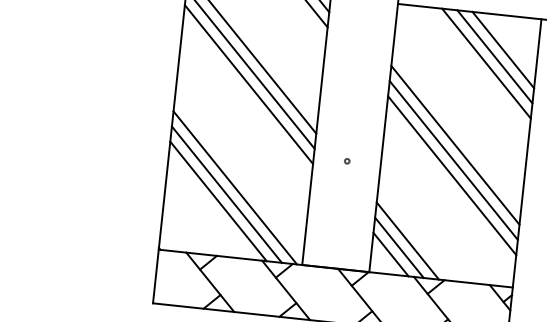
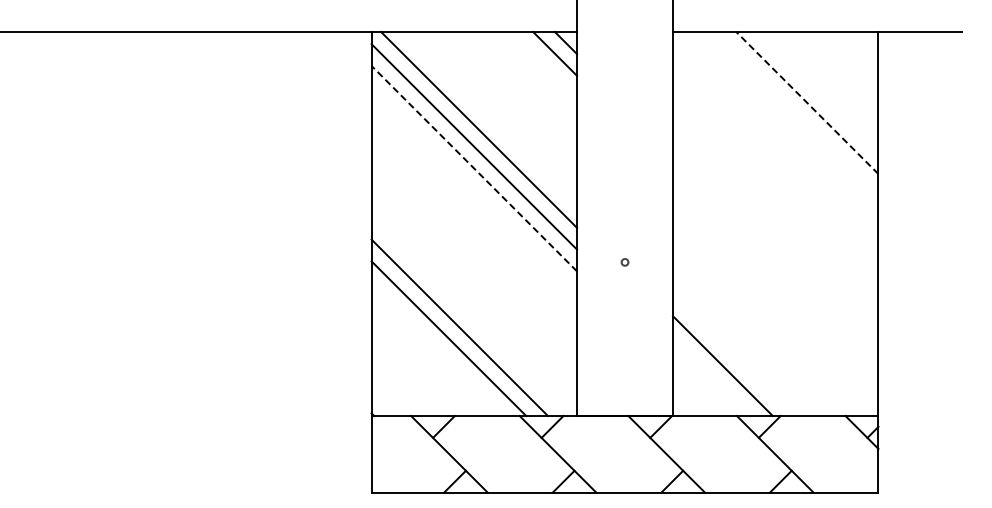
line: (502, 50) -> (828, 81), removed
line: (495, 57) -> (818, 92), removed
line: (486, 63) -> (807, 103), solid -> dashed
line: (248, 84) -> (473, 168), solid -> dashed
line: (455, 145) -> (775, 223), removed
line: (453, 160) -> (775, 244), removed
line: (452, 175) -> (775, 266), removed
line: (235, 187) -> (470, 316), removed
line: (399, 247) -> (712, 376), removed
line: (391, 254) -> (701, 387), removed

